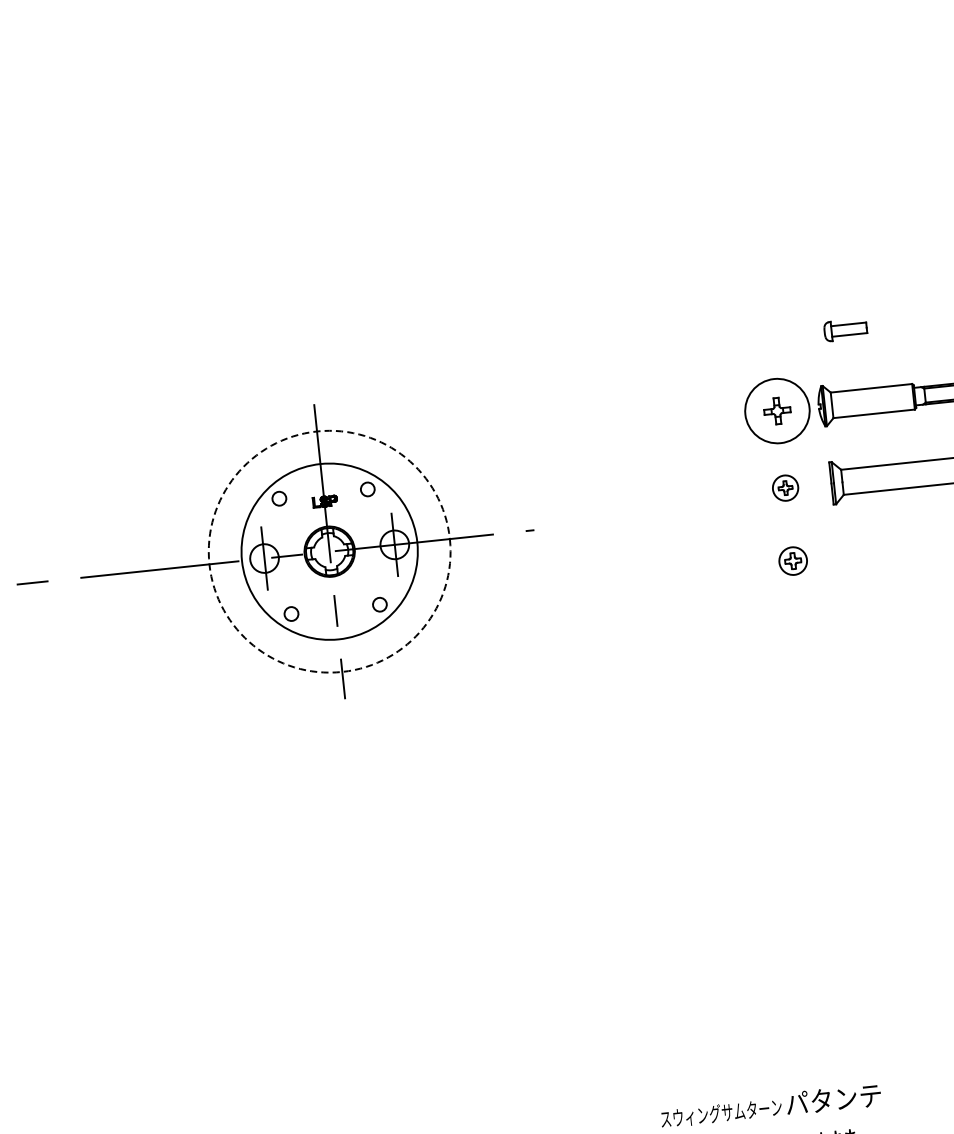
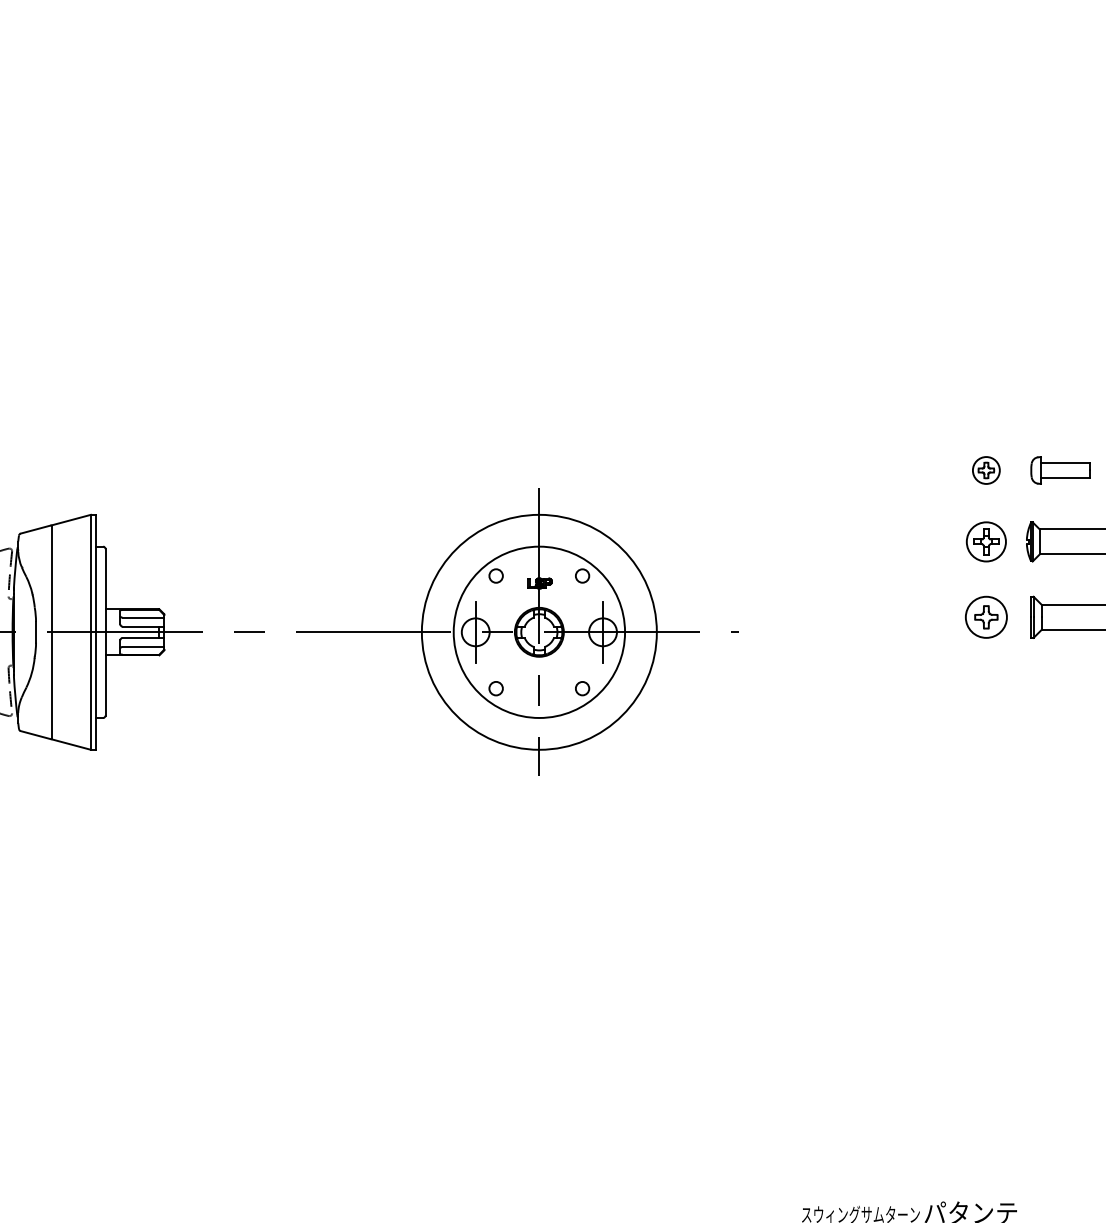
part: (845, 330) -> (1060, 470), size x1.43
circle: (776, 410) -> (985, 541), size x0.62
part: (785, 487) -> (986, 616), size x1.67
circle: (328, 550) -> (538, 631), dashed -> solid
part: (793, 561) -> (986, 470), moved

